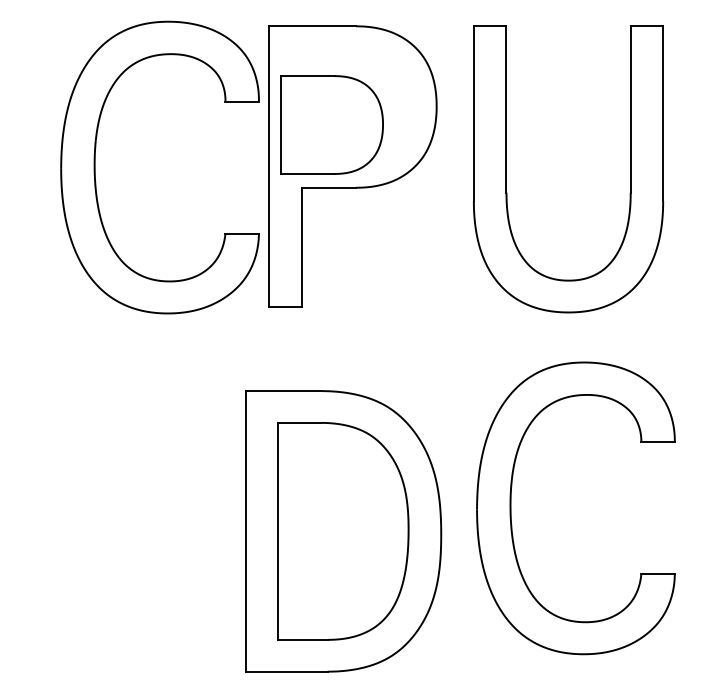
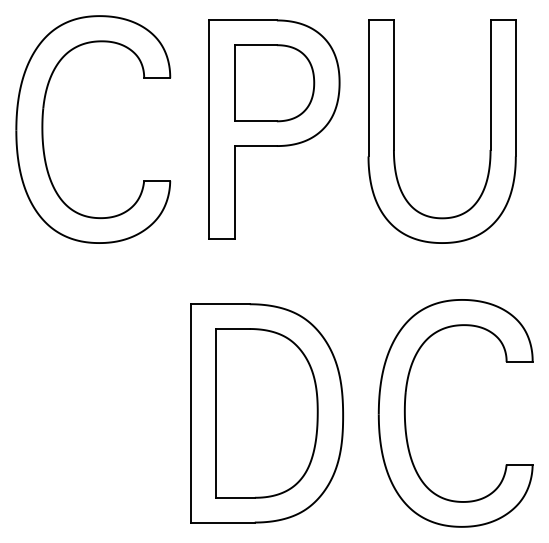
part: (331, 124) -> (274, 82), moved
part: (95, 167) -> (43, 129), moved
part: (511, 508) -> (405, 413), moved

